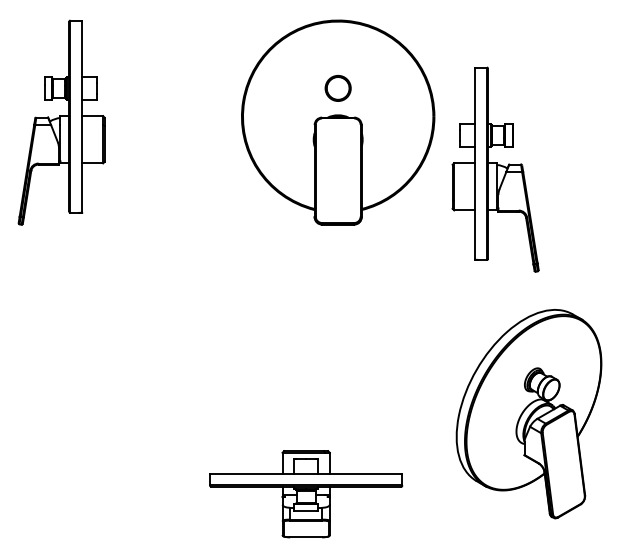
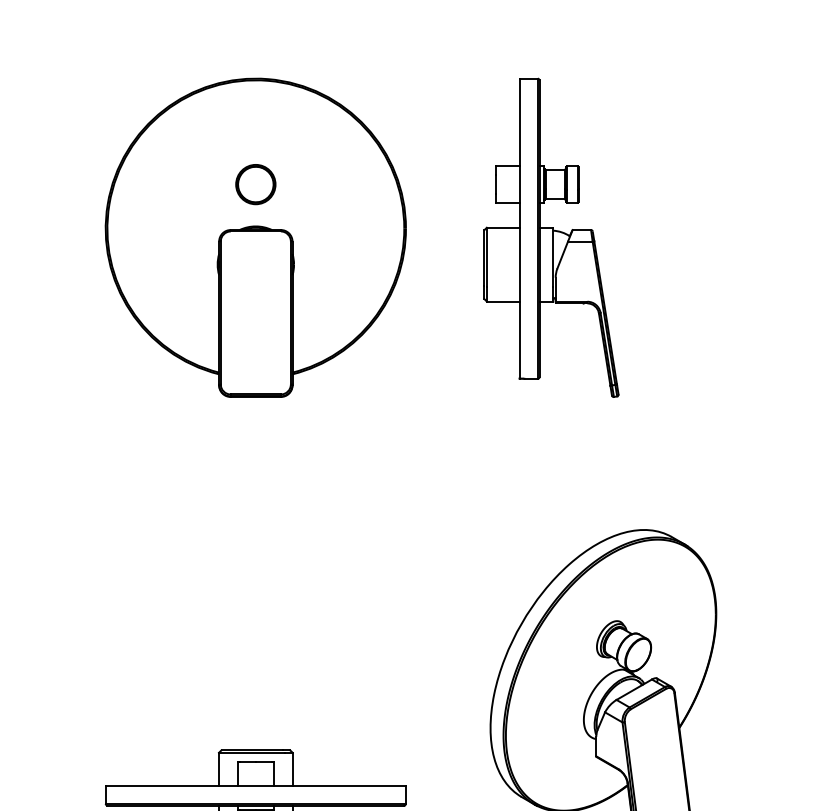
part: (338, 122) -> (256, 237), moved
part: (495, 169) -> (551, 237), moved

